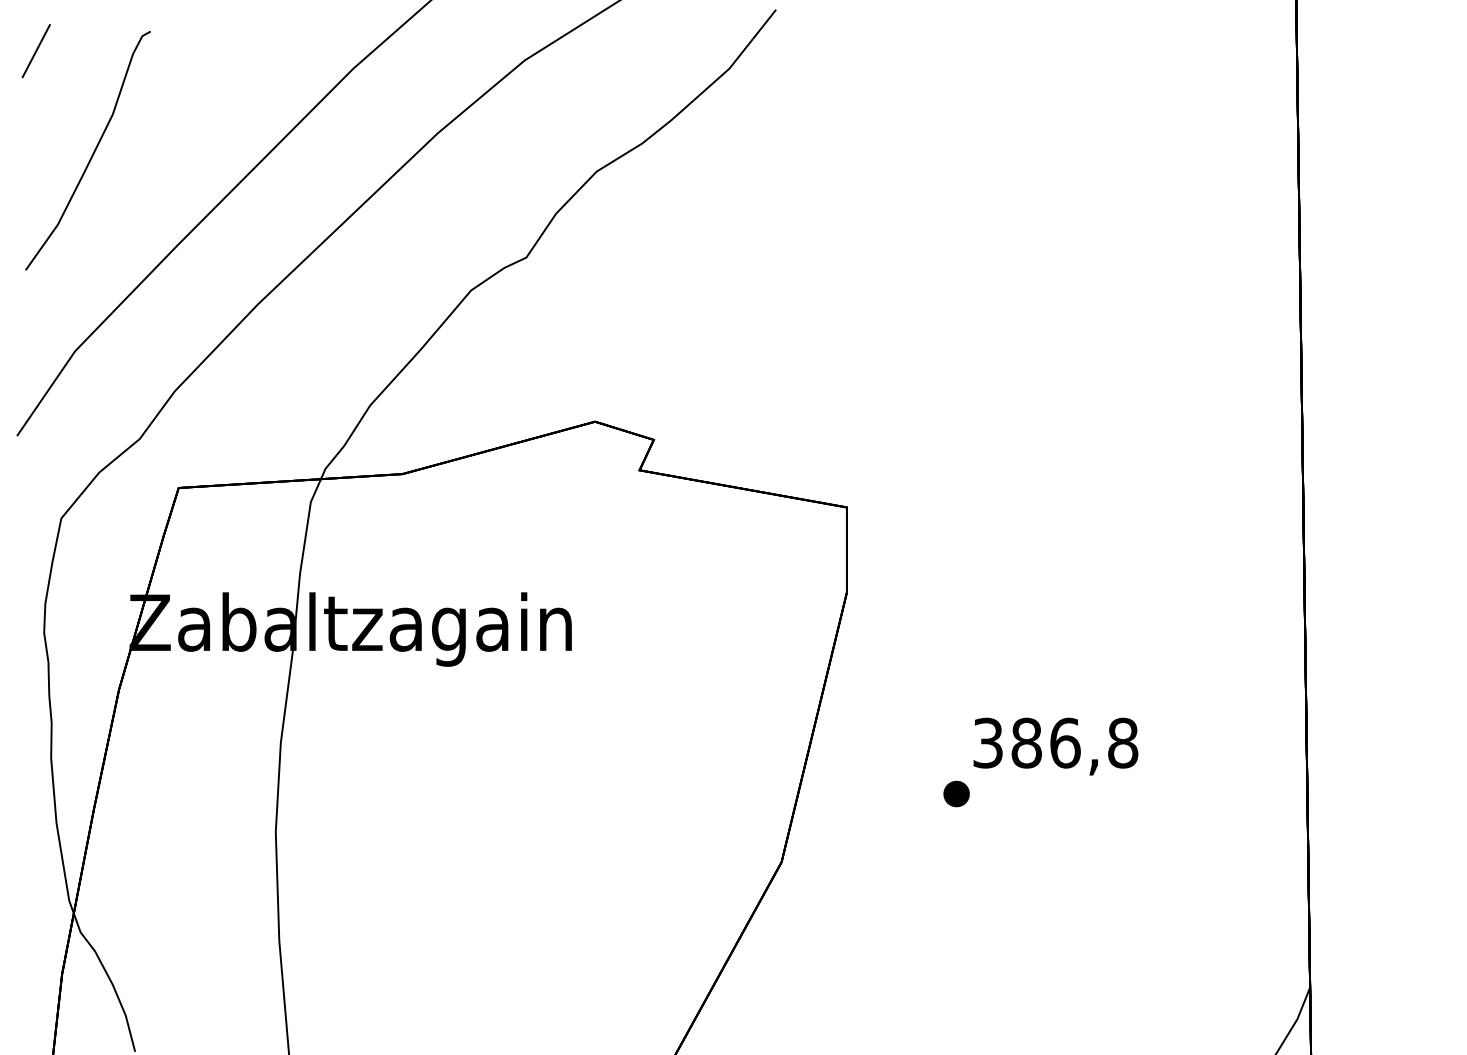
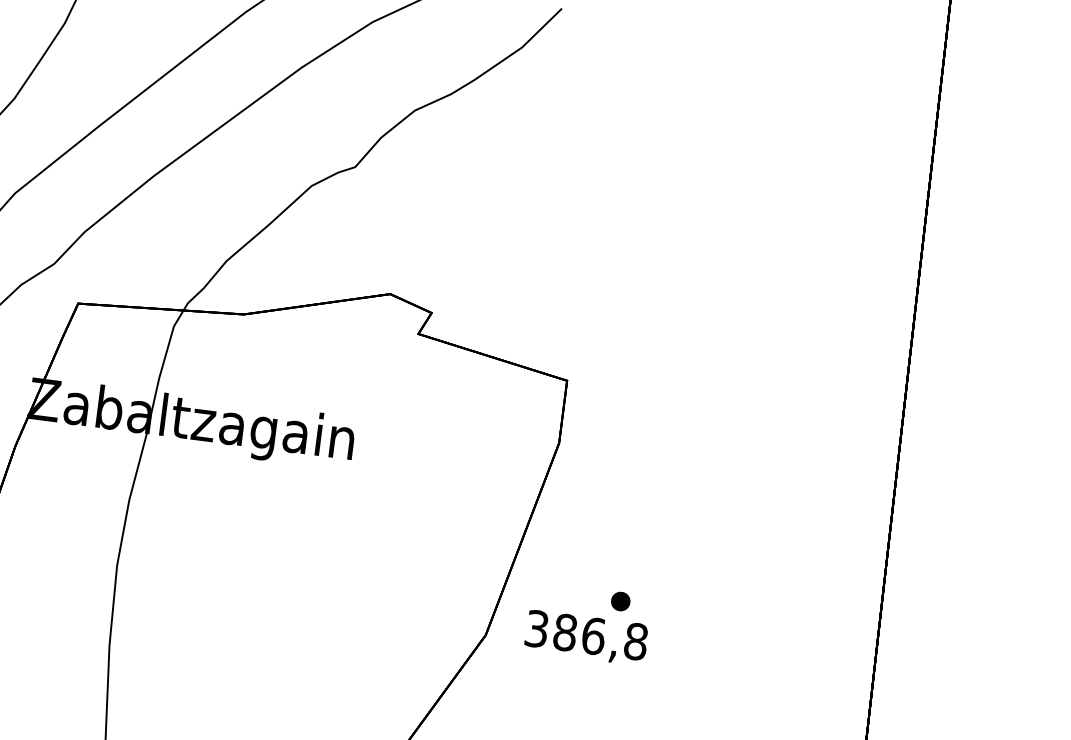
text: (1055, 746) -> (586, 637), moved

